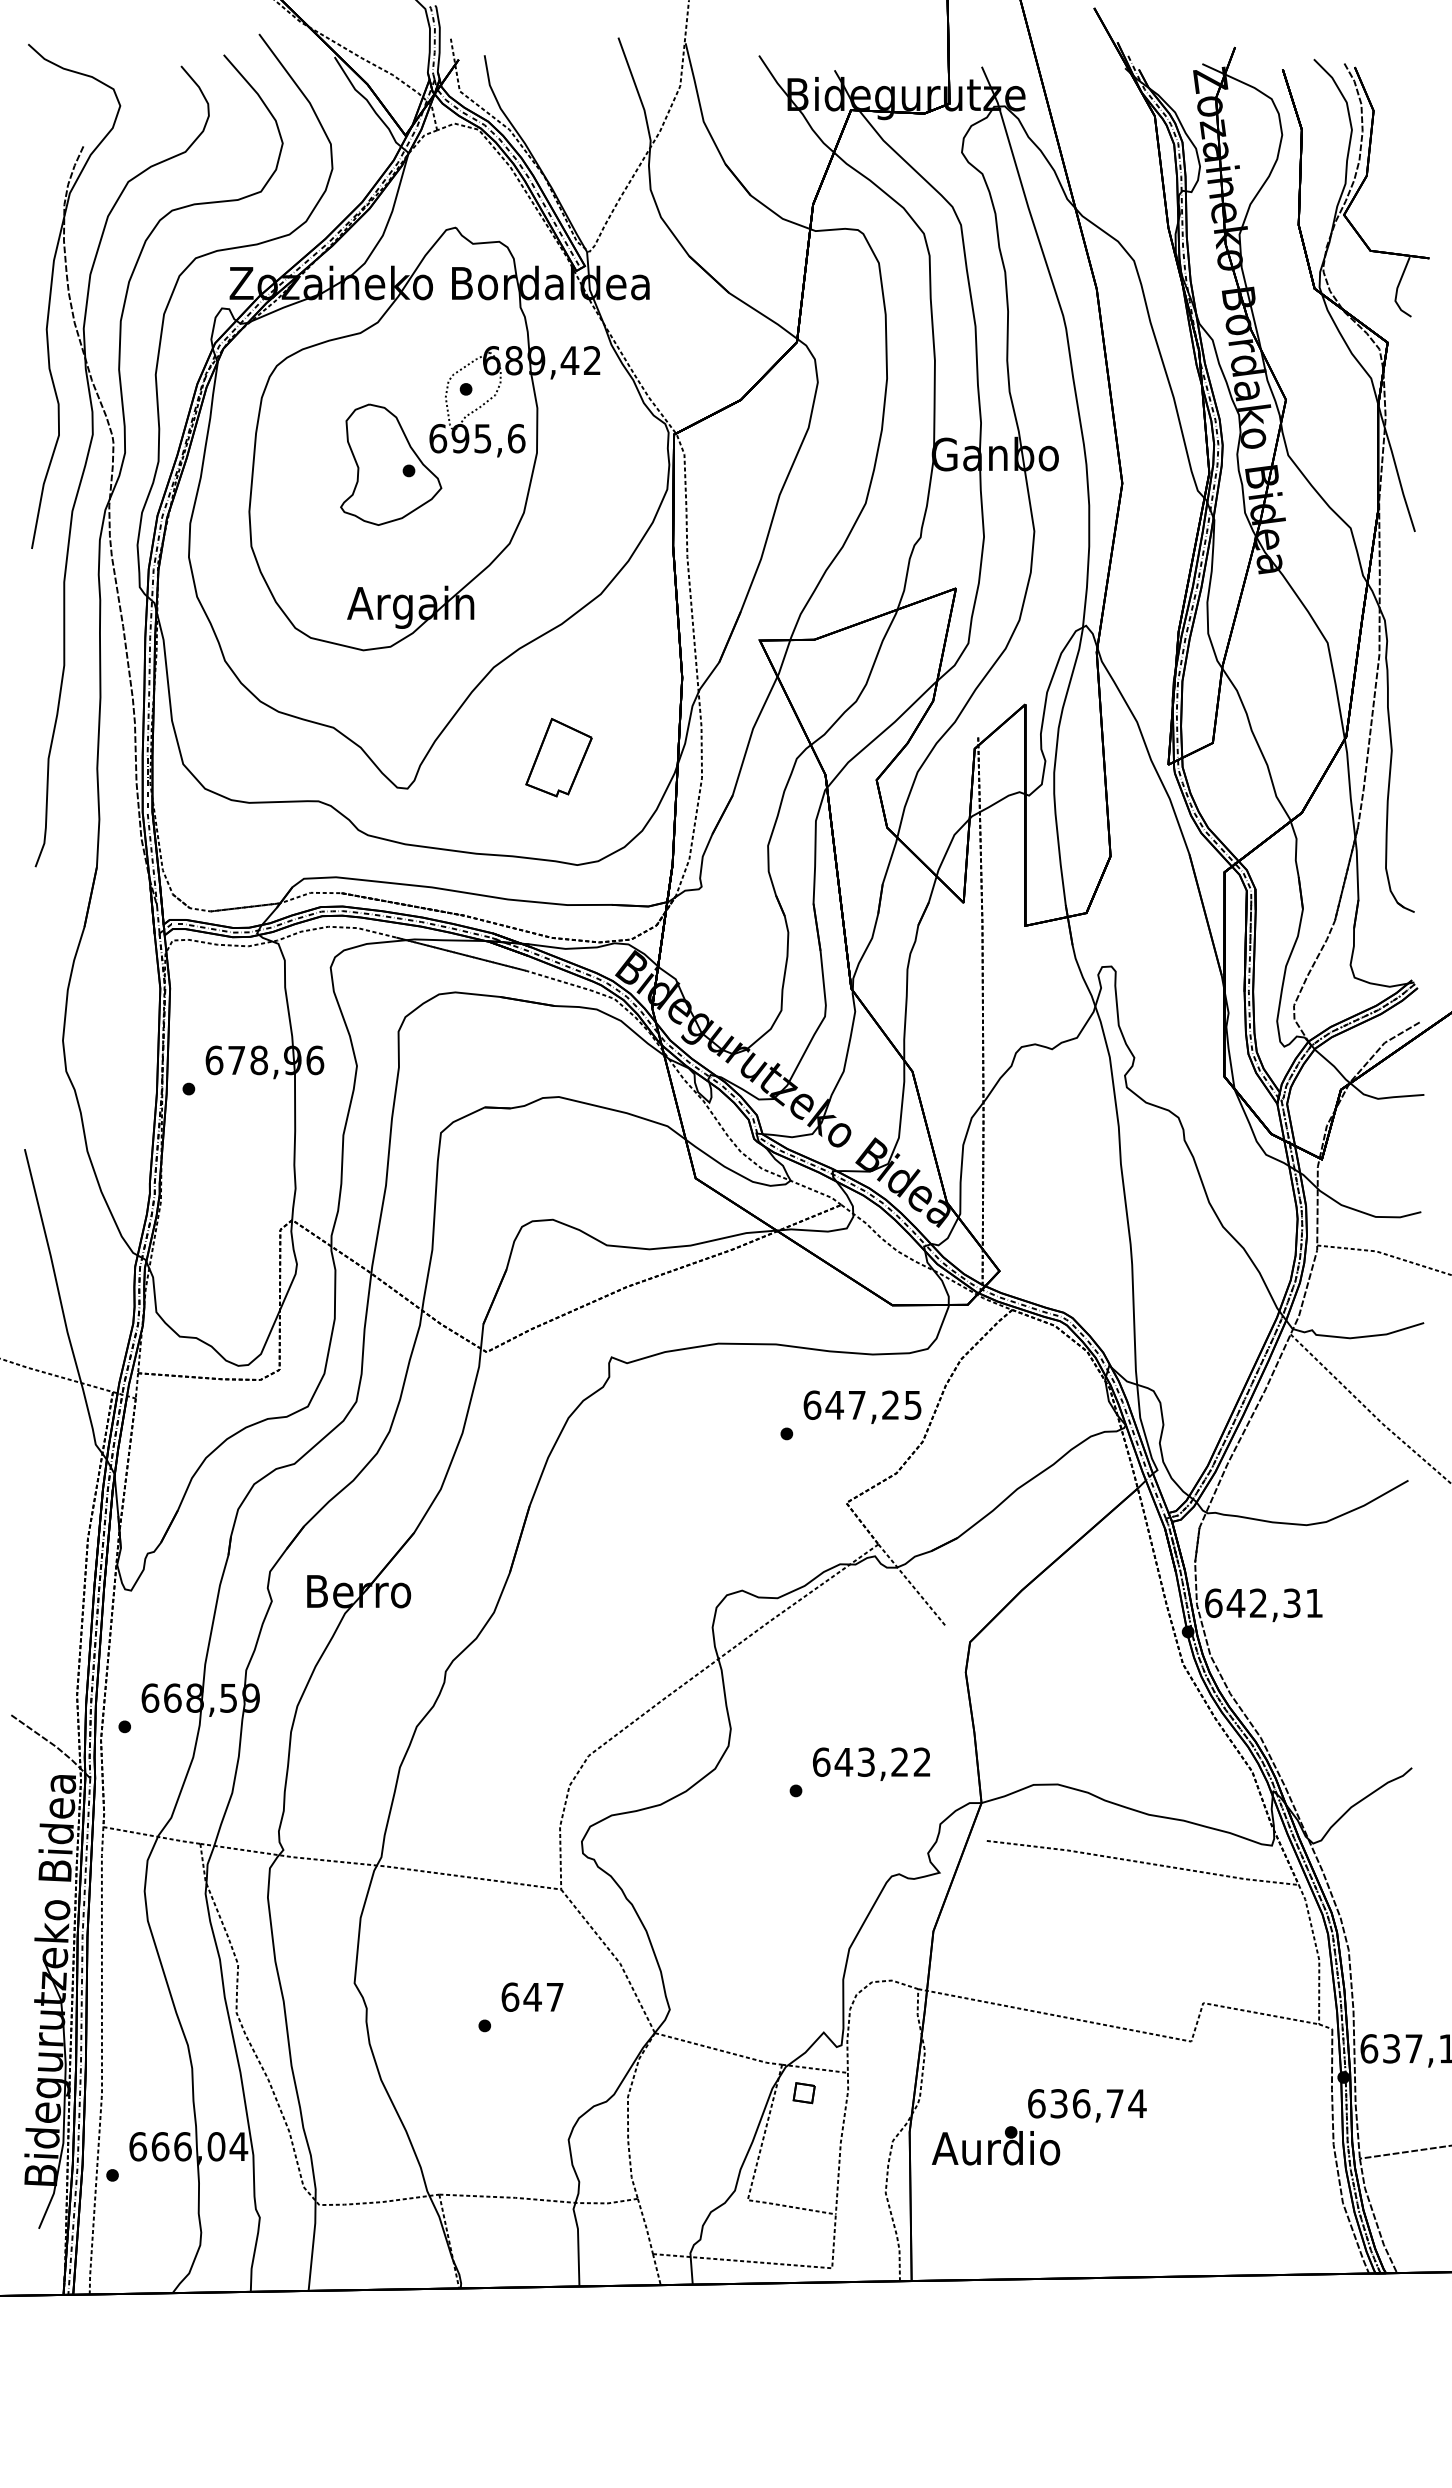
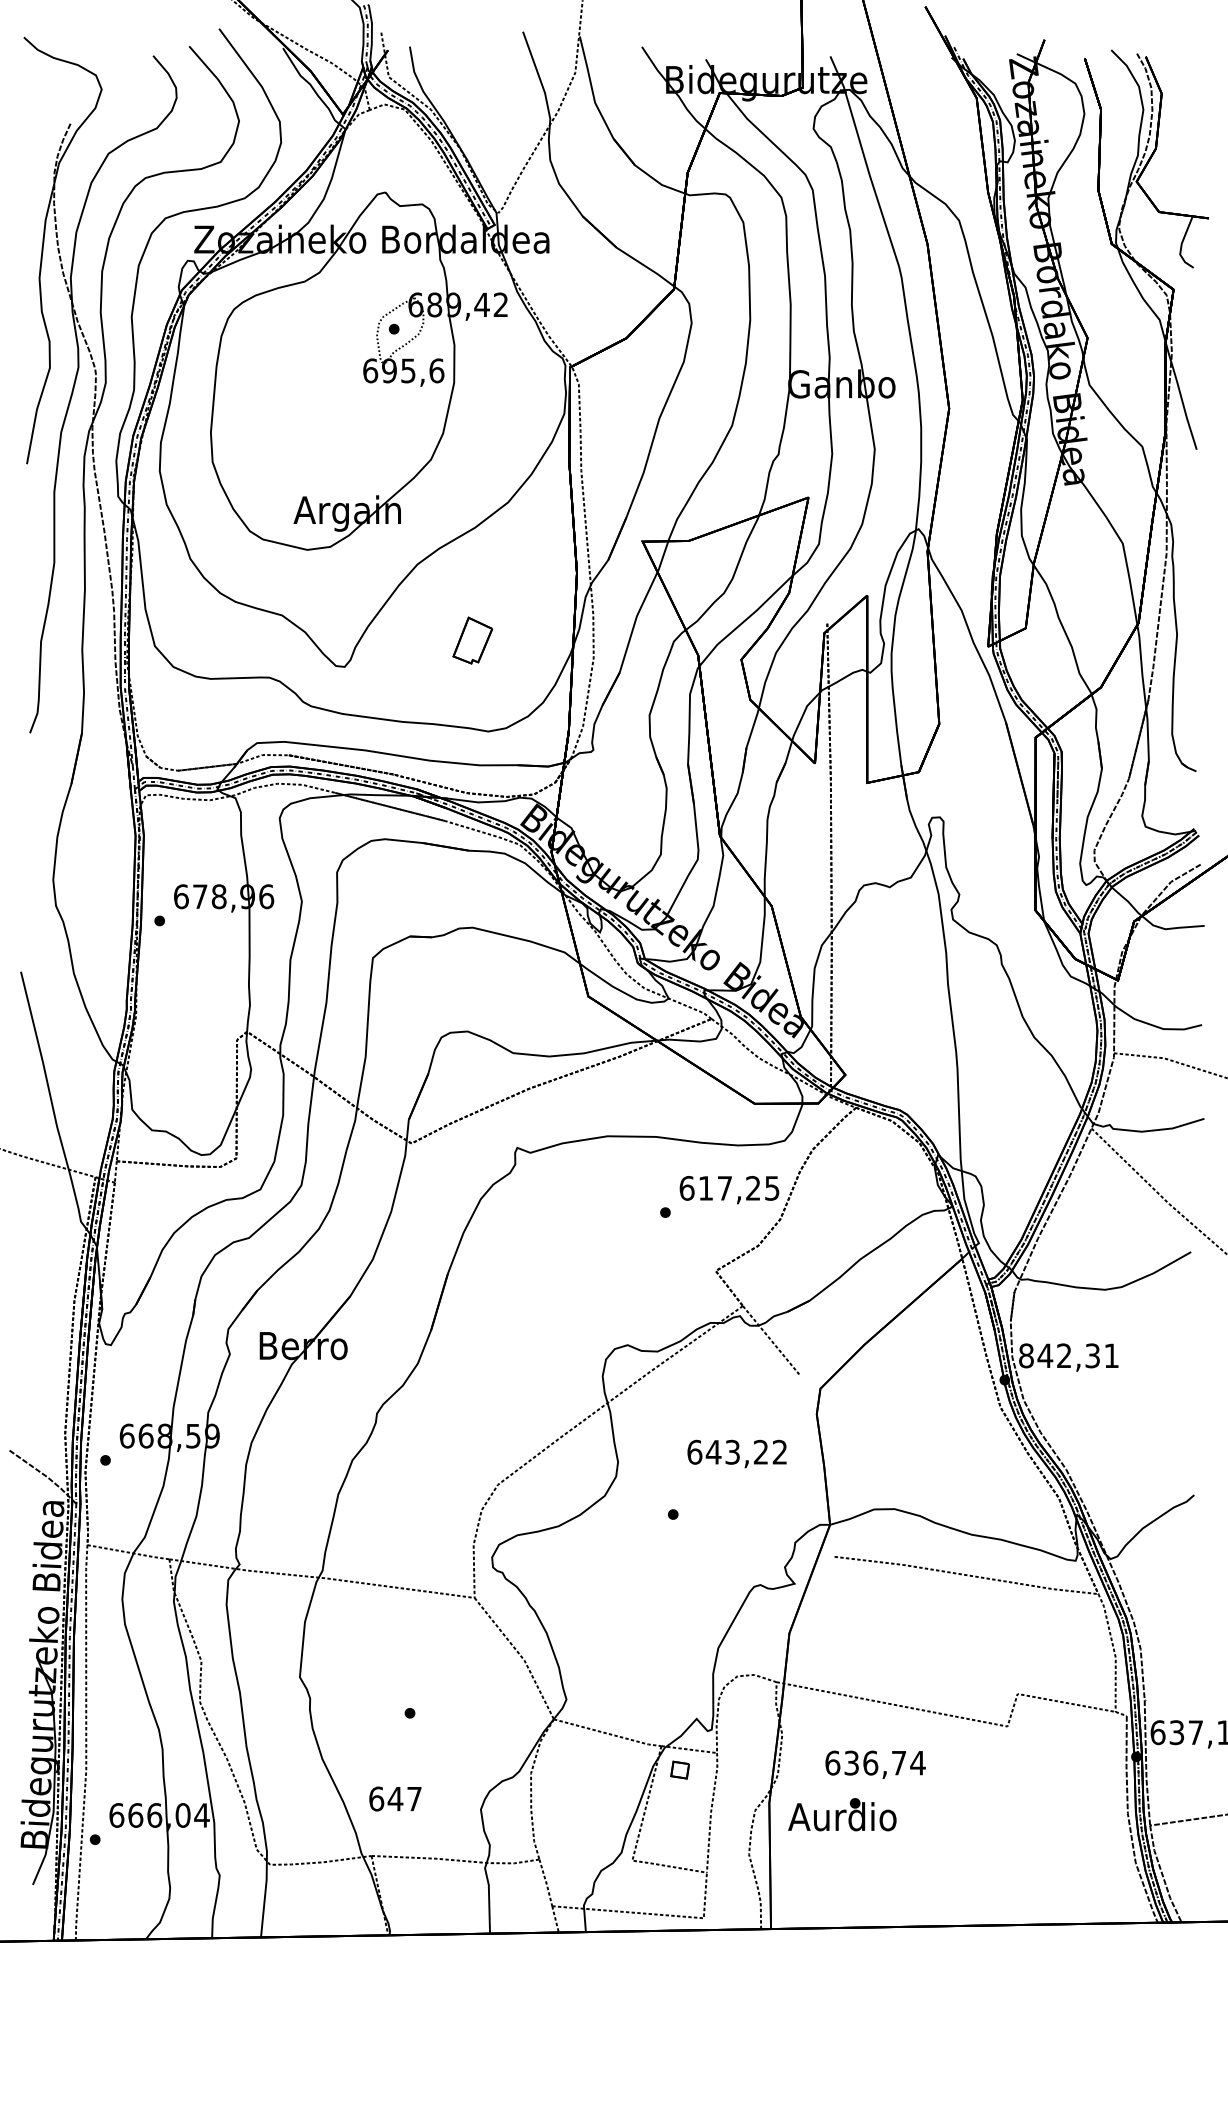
part: (390, 464) -> (330, 392), removed
part: (558, 757) -> (472, 640), size x0.7
text: (834, 1405) -> (705, 1188), 647,25 -> 617,25
text: (1213, 1602) -> (1026, 1355), 642,31 -> 842,31
text: (870, 1763) -> (736, 1453), moved
text: (532, 1996) -> (395, 1798), moved
text: (1087, 2105) -> (875, 1764), moved

